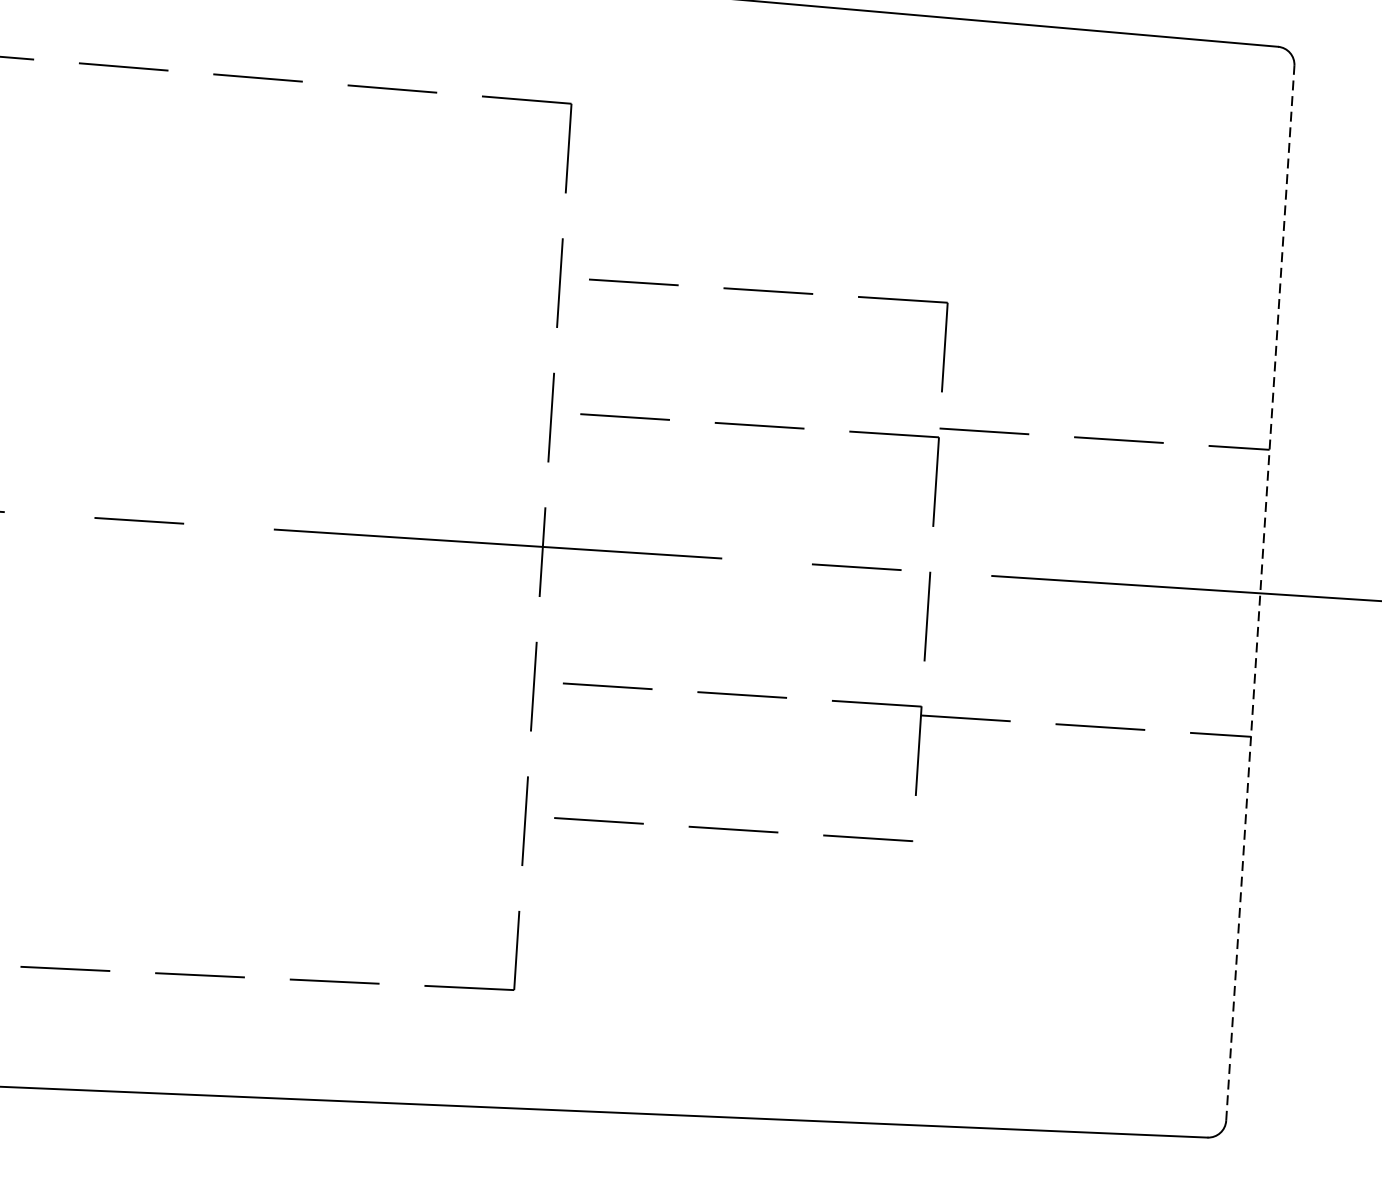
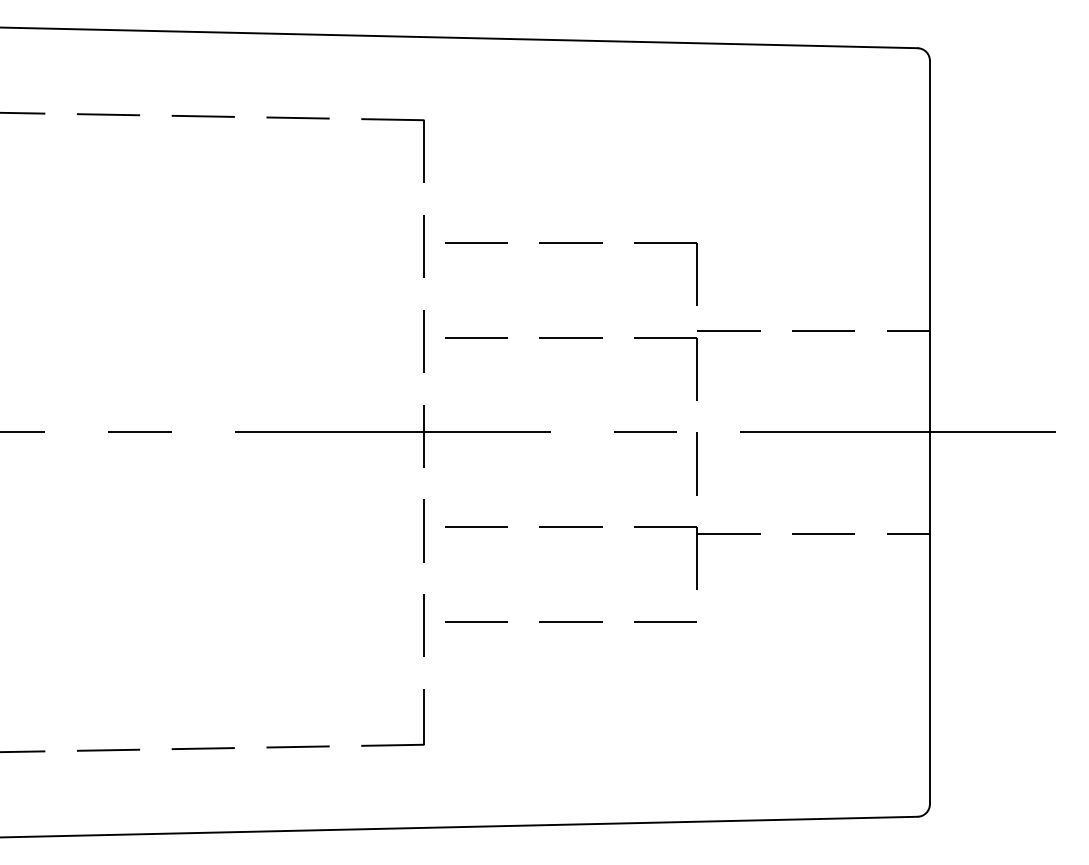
line: (1259, 593) -> (929, 432), dashed -> solid

